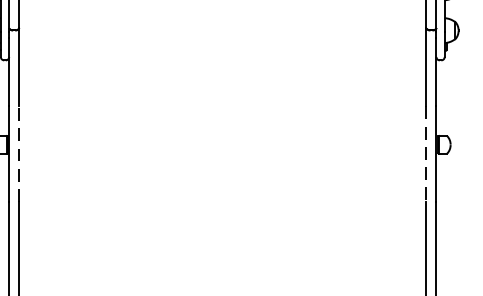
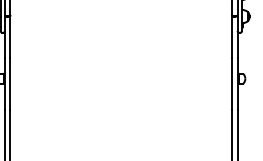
line: (19, 153) -> (10, 83), dashed -> solid
line: (427, 153) -> (232, 83), dashed -> solid

